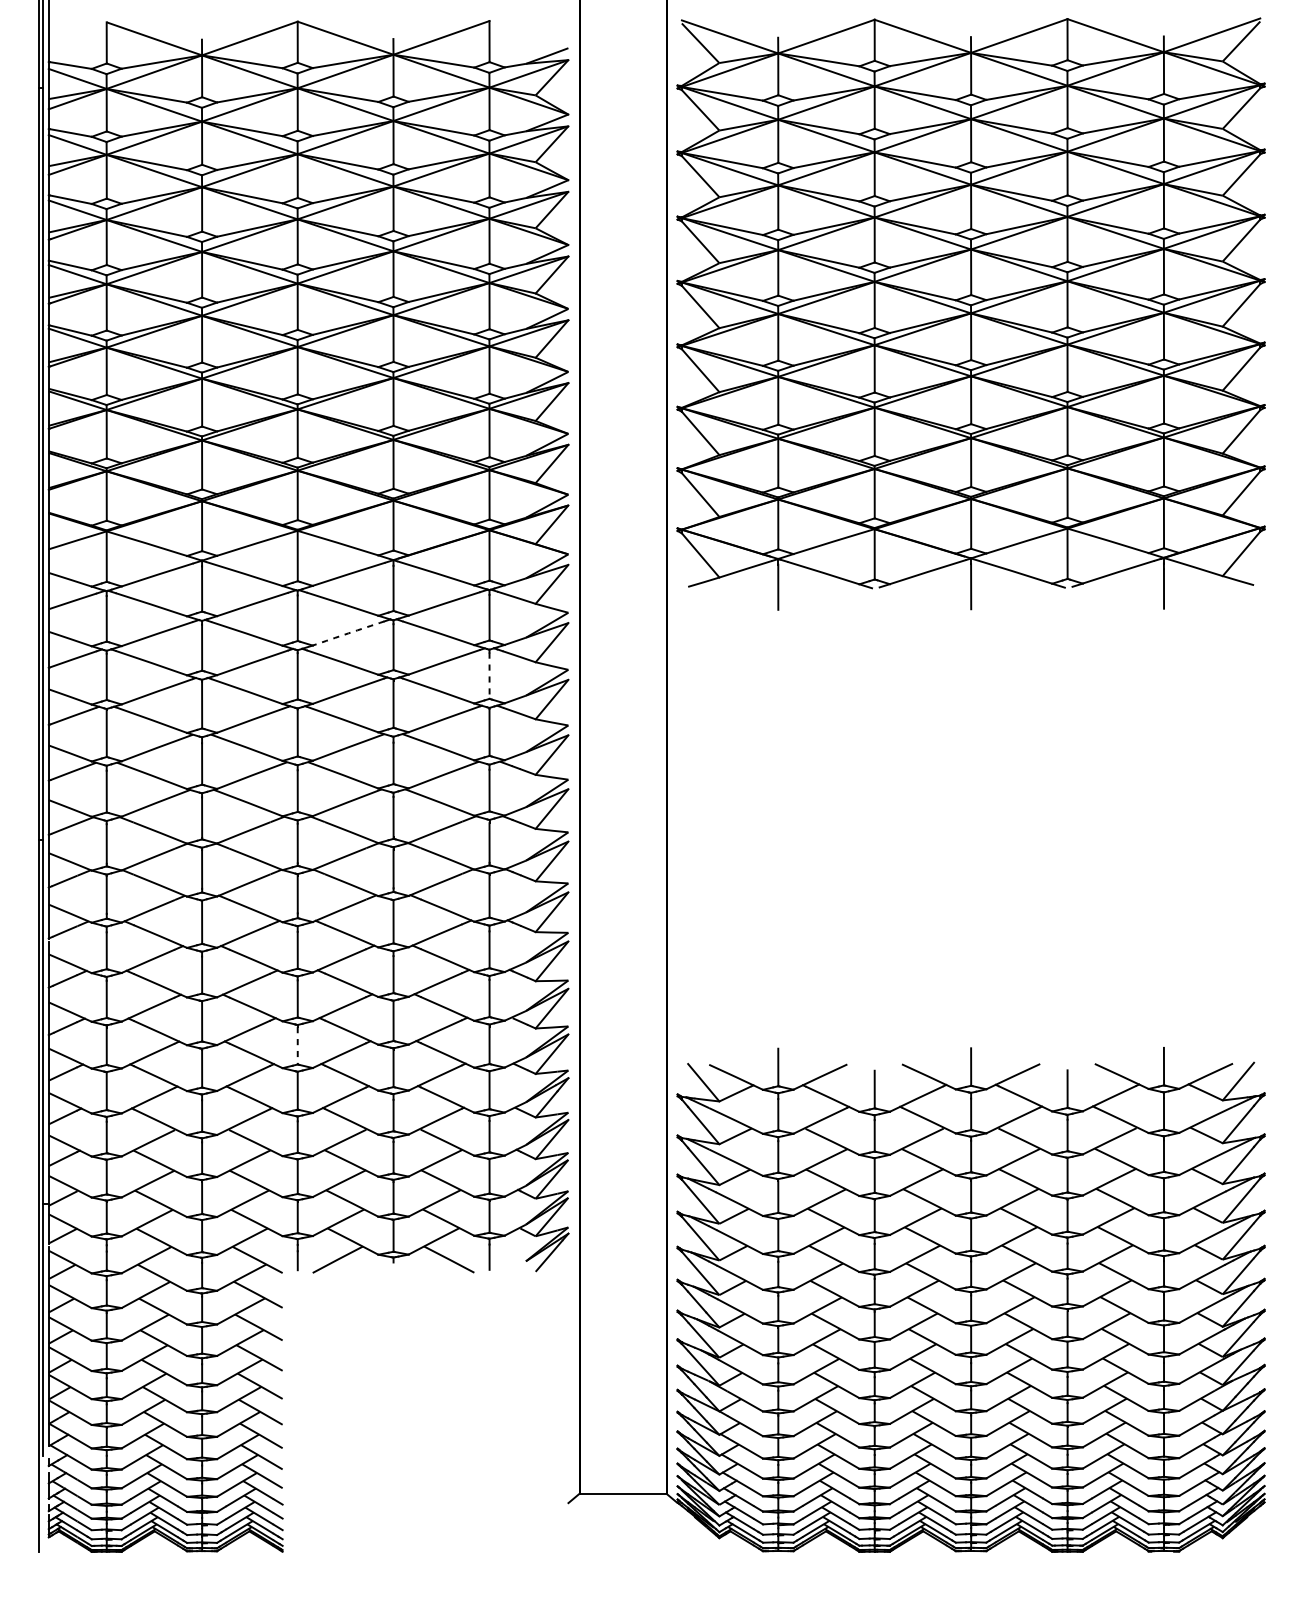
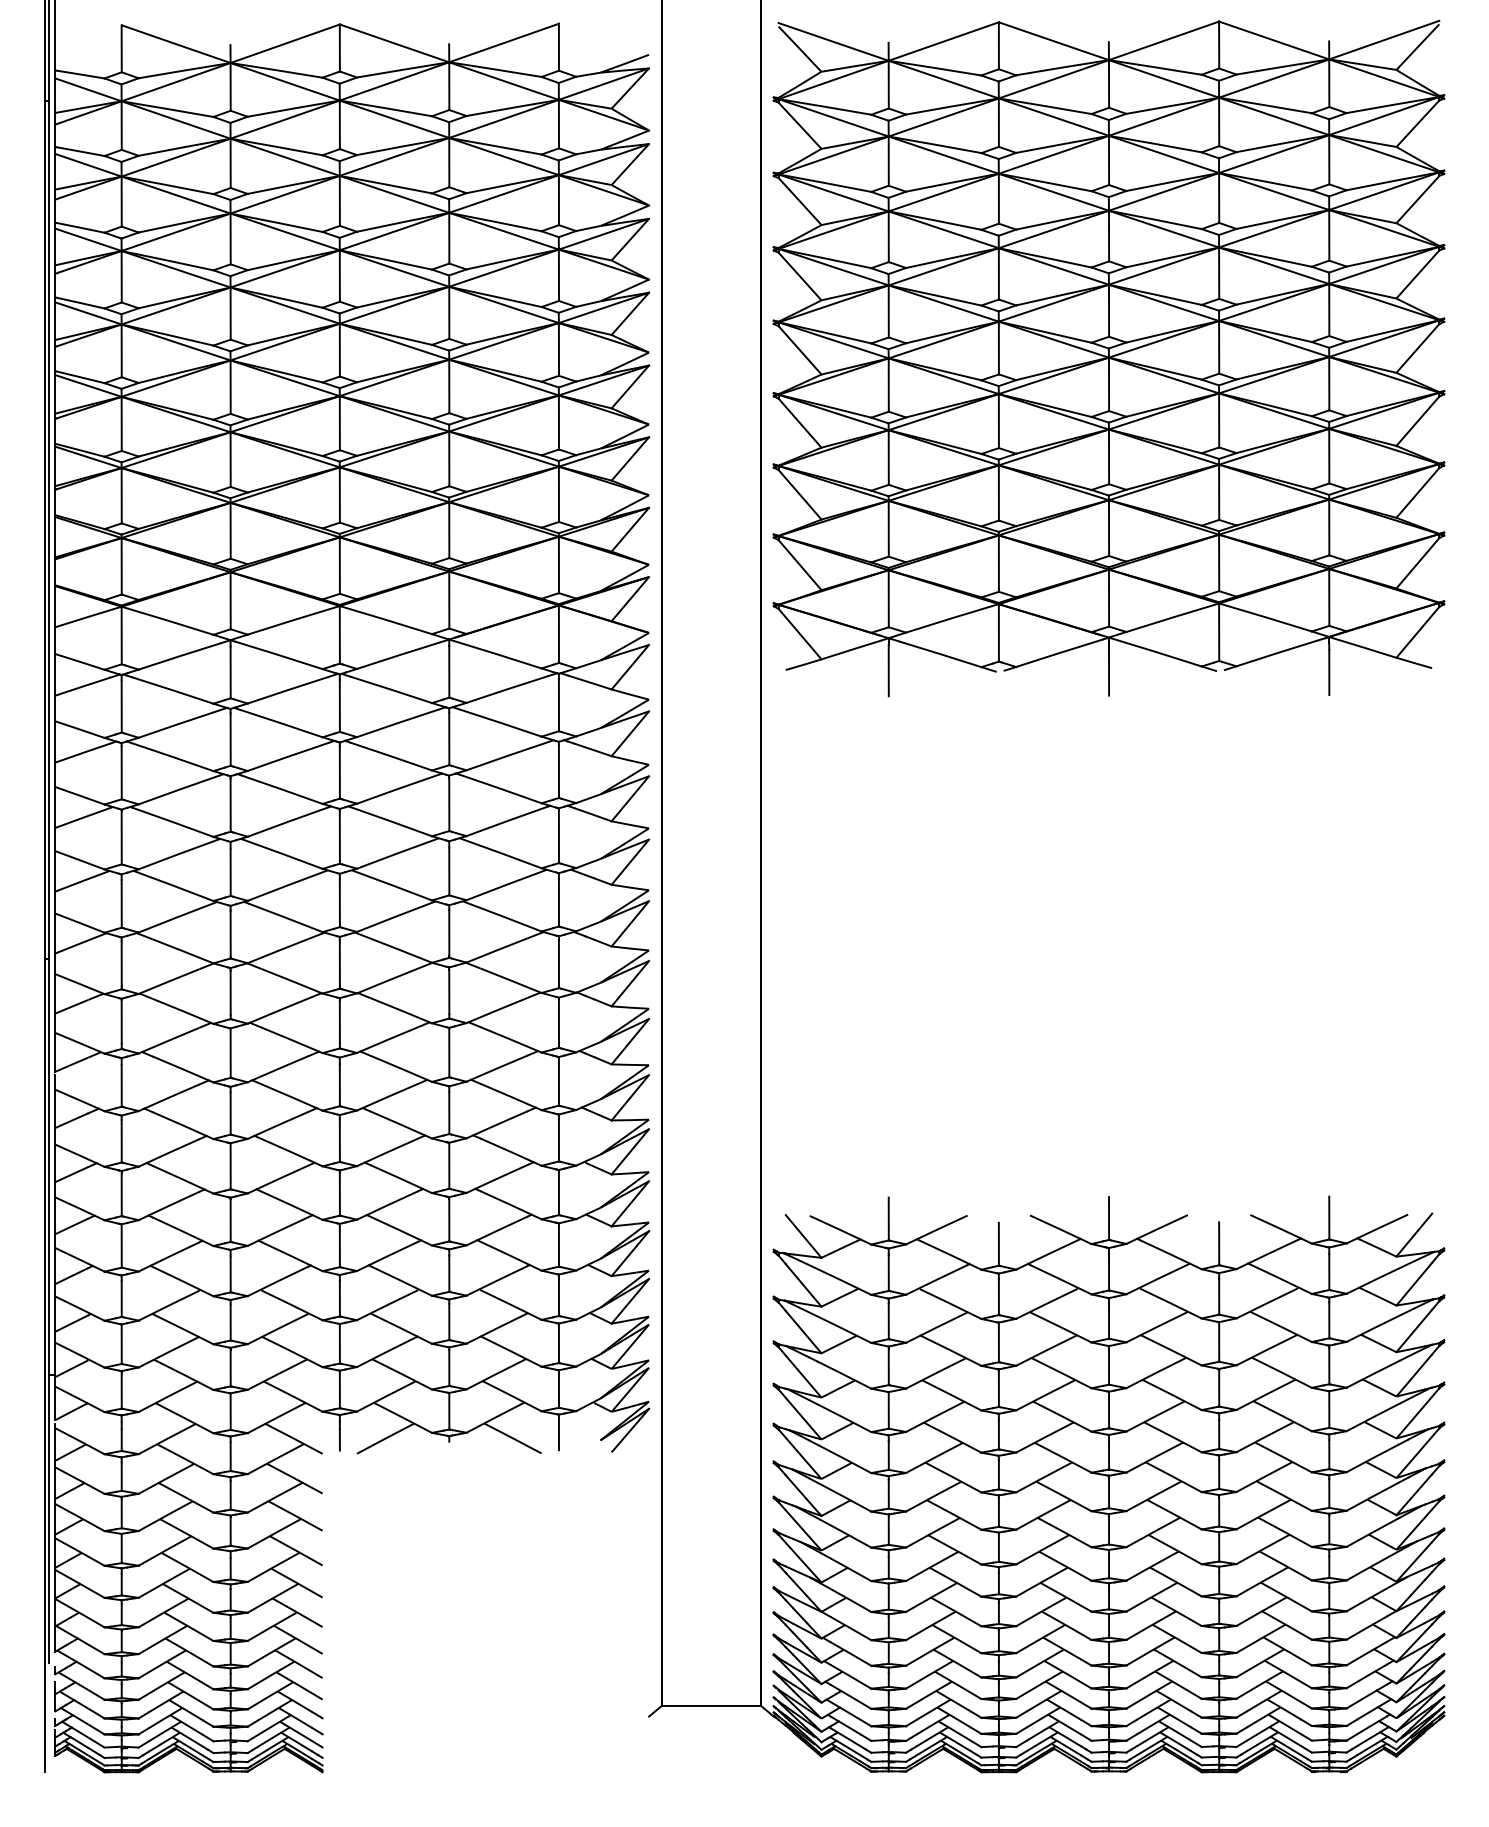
arc: (348, 633) -> (397, 723), dashed -> solid
line: (489, 676) -> (558, 772), dashed -> solid
line: (297, 1046) -> (339, 1194), dashed -> solid

